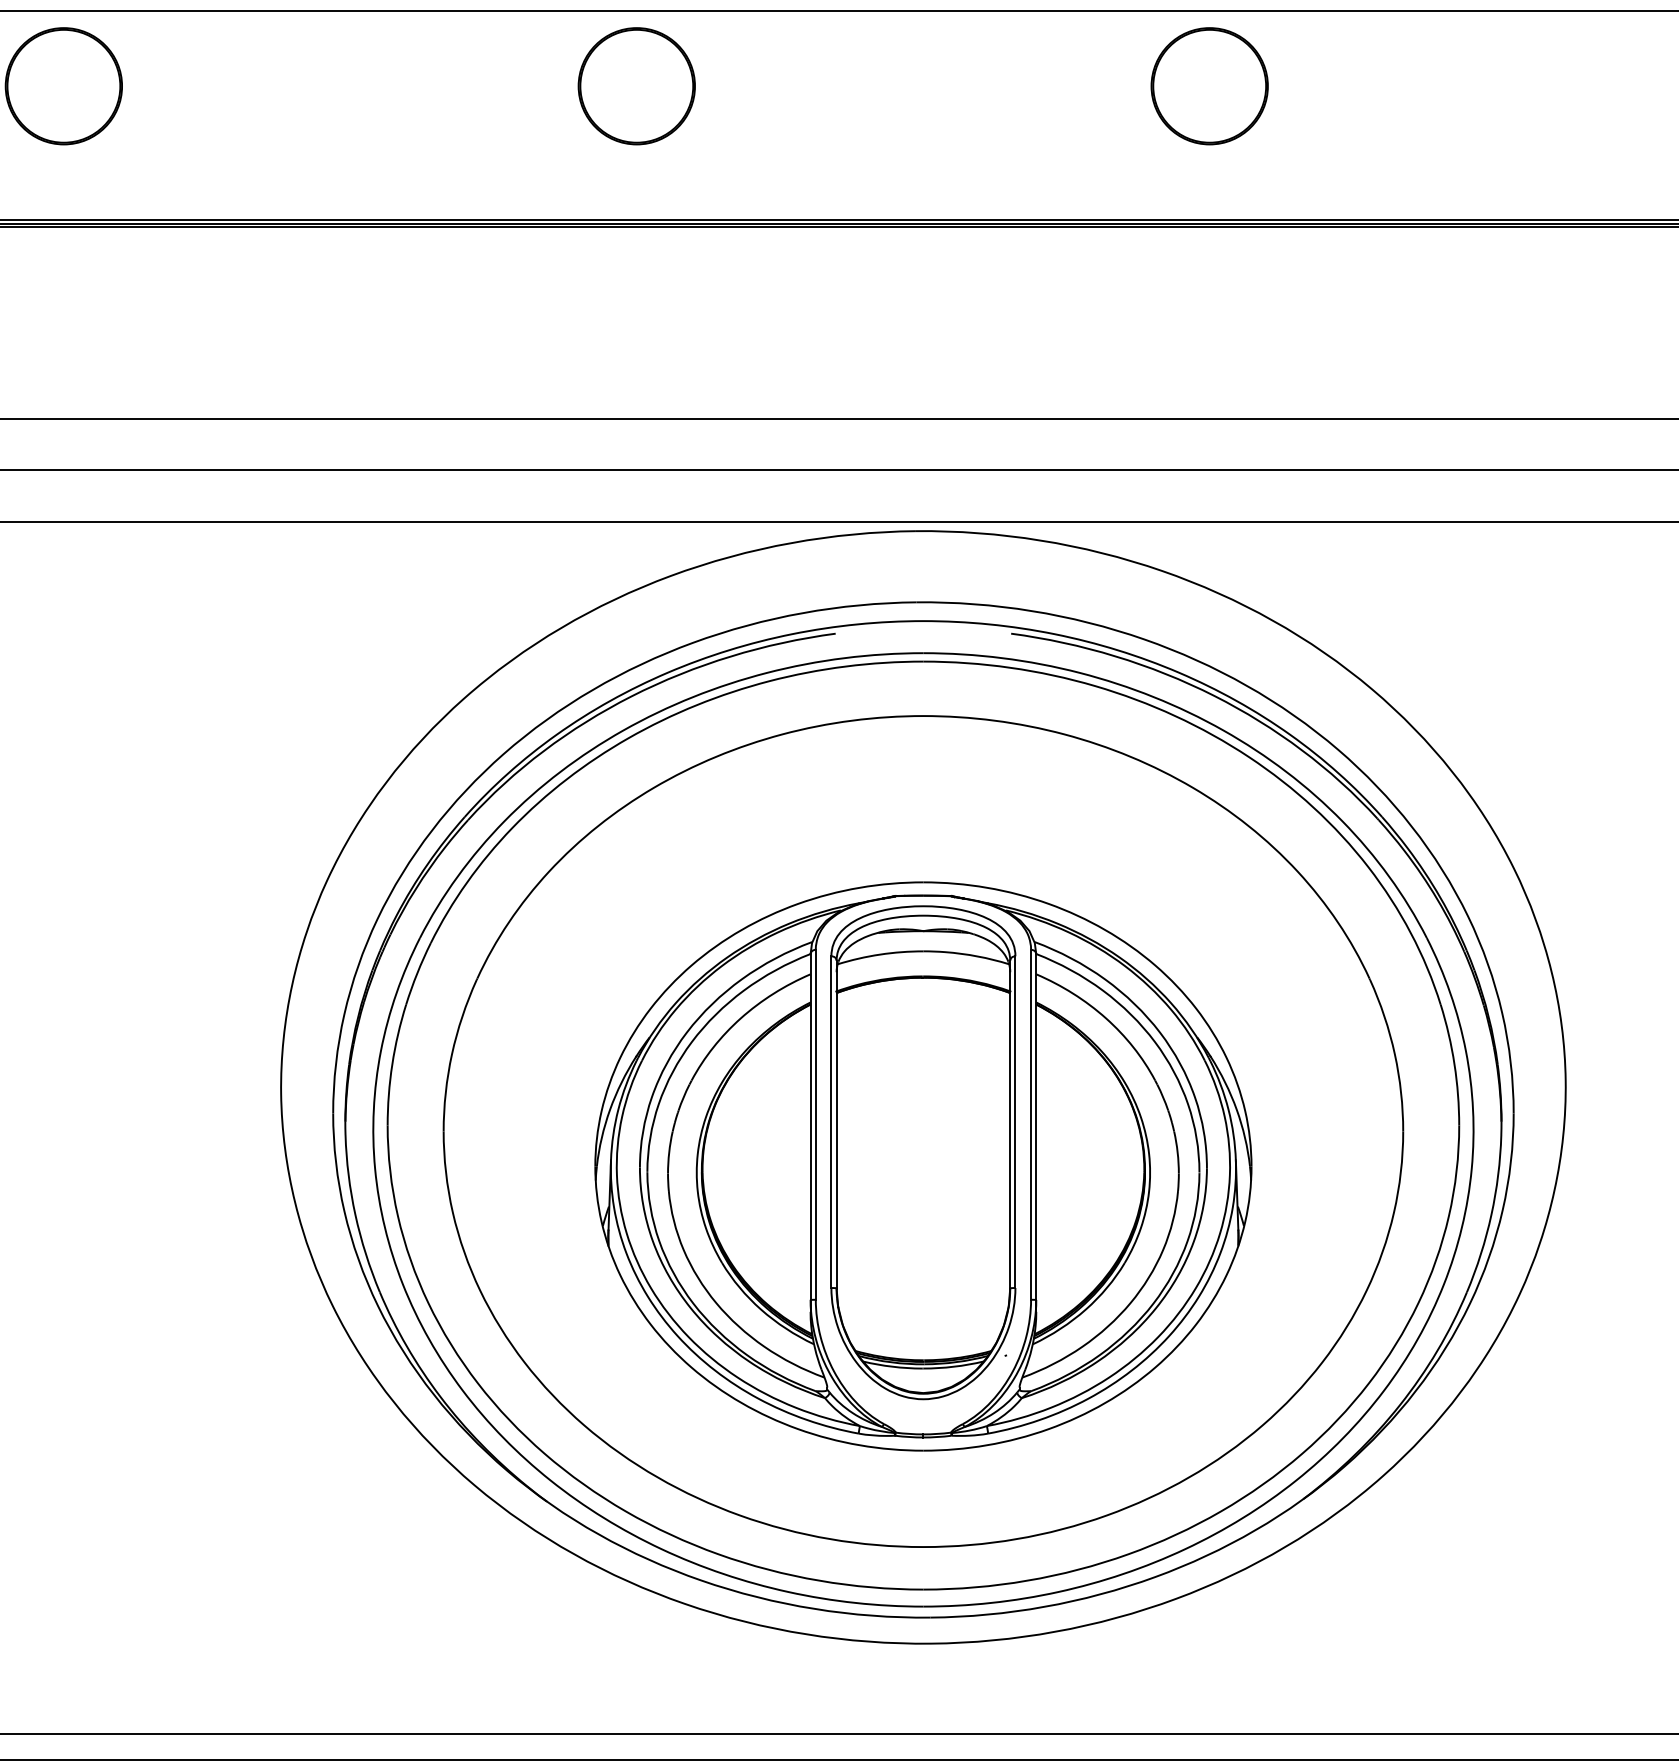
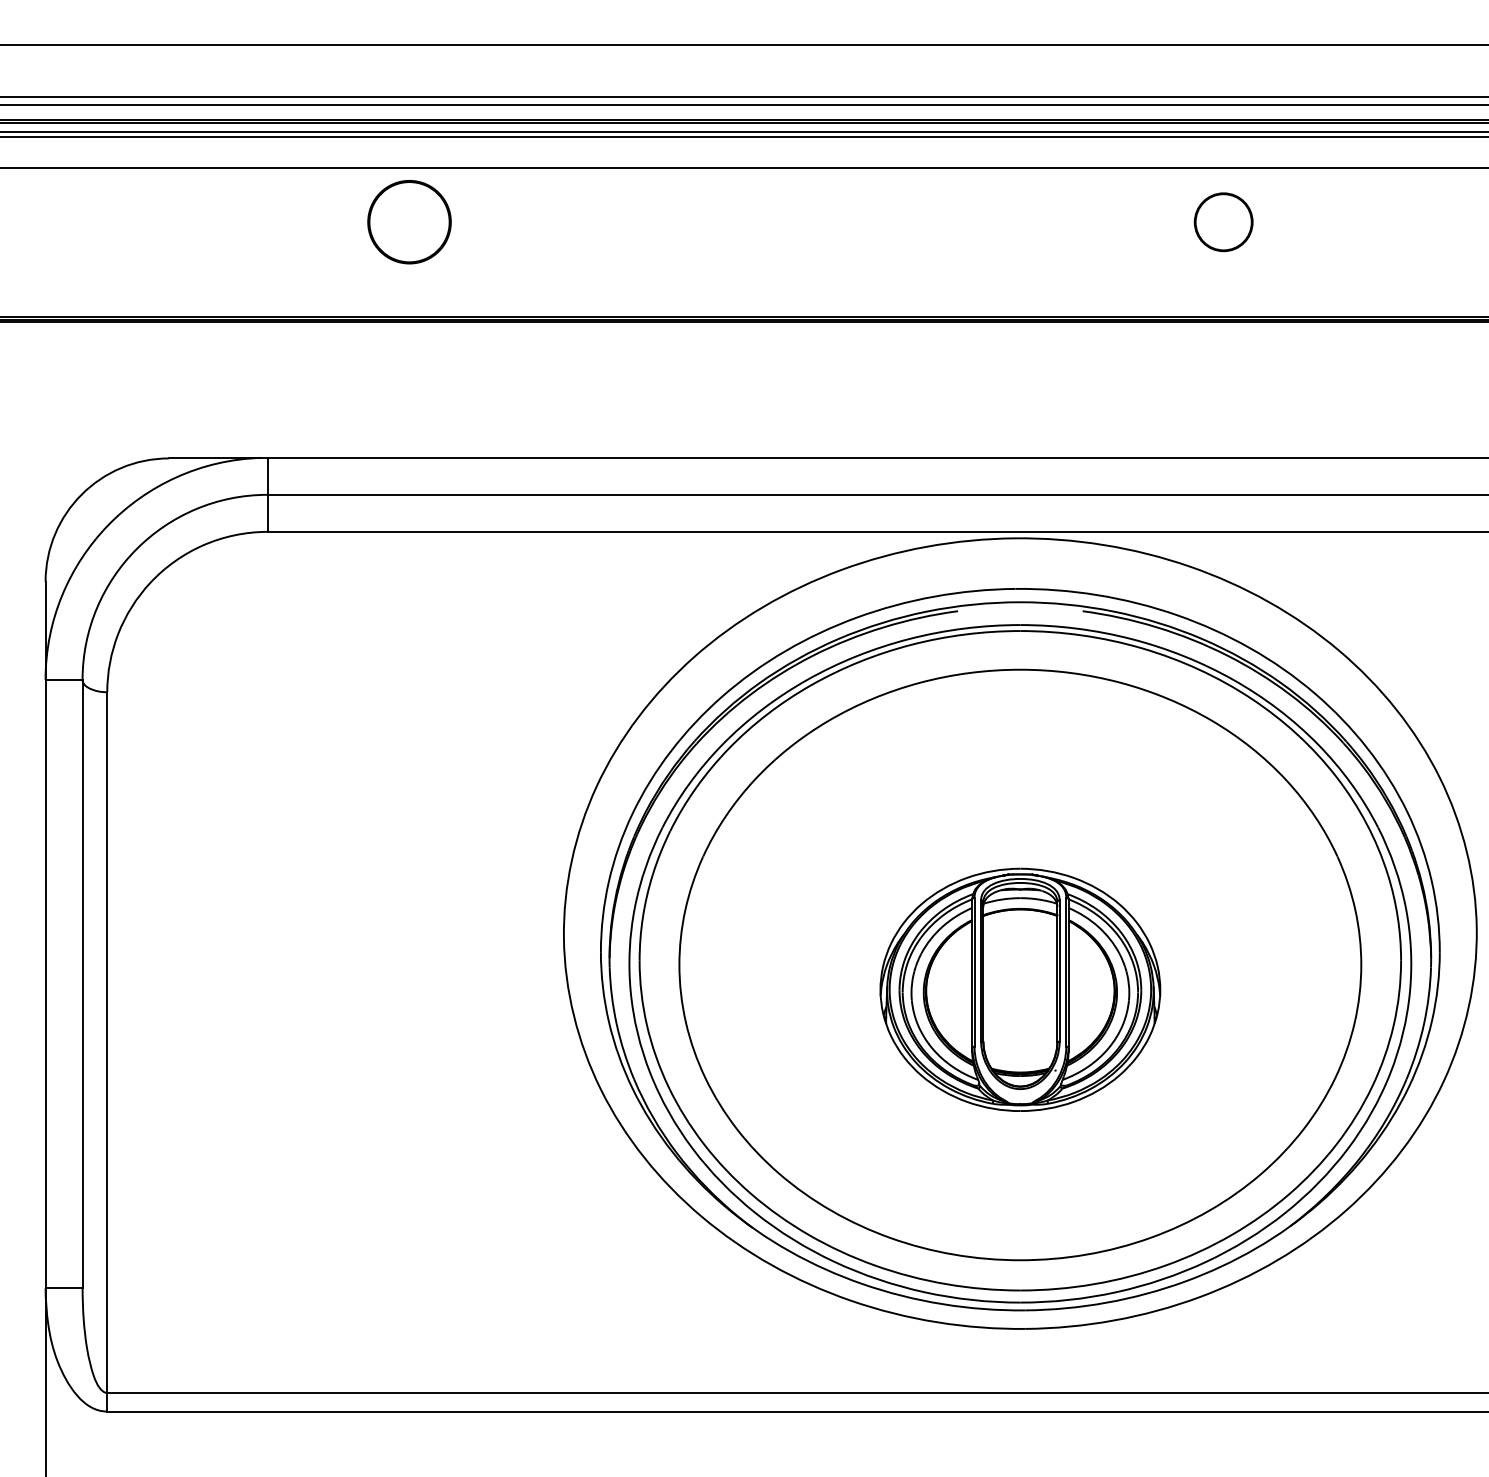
circle: (636, 86) -> (816, 222), removed
part: (1209, 86) -> (1223, 222), size x0.7
part: (923, 1166) -> (1020, 989), size x0.6

